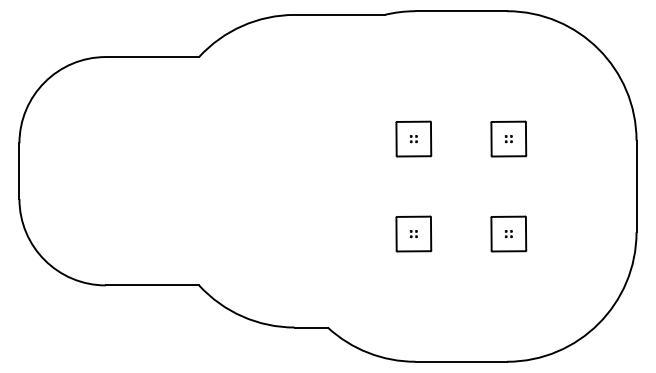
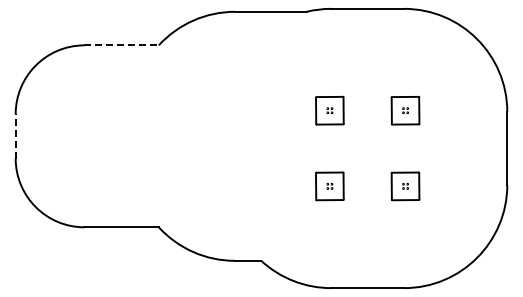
line: (153, 57) -> (122, 45), solid -> dashed
line: (19, 170) -> (15, 135), solid -> dashed

